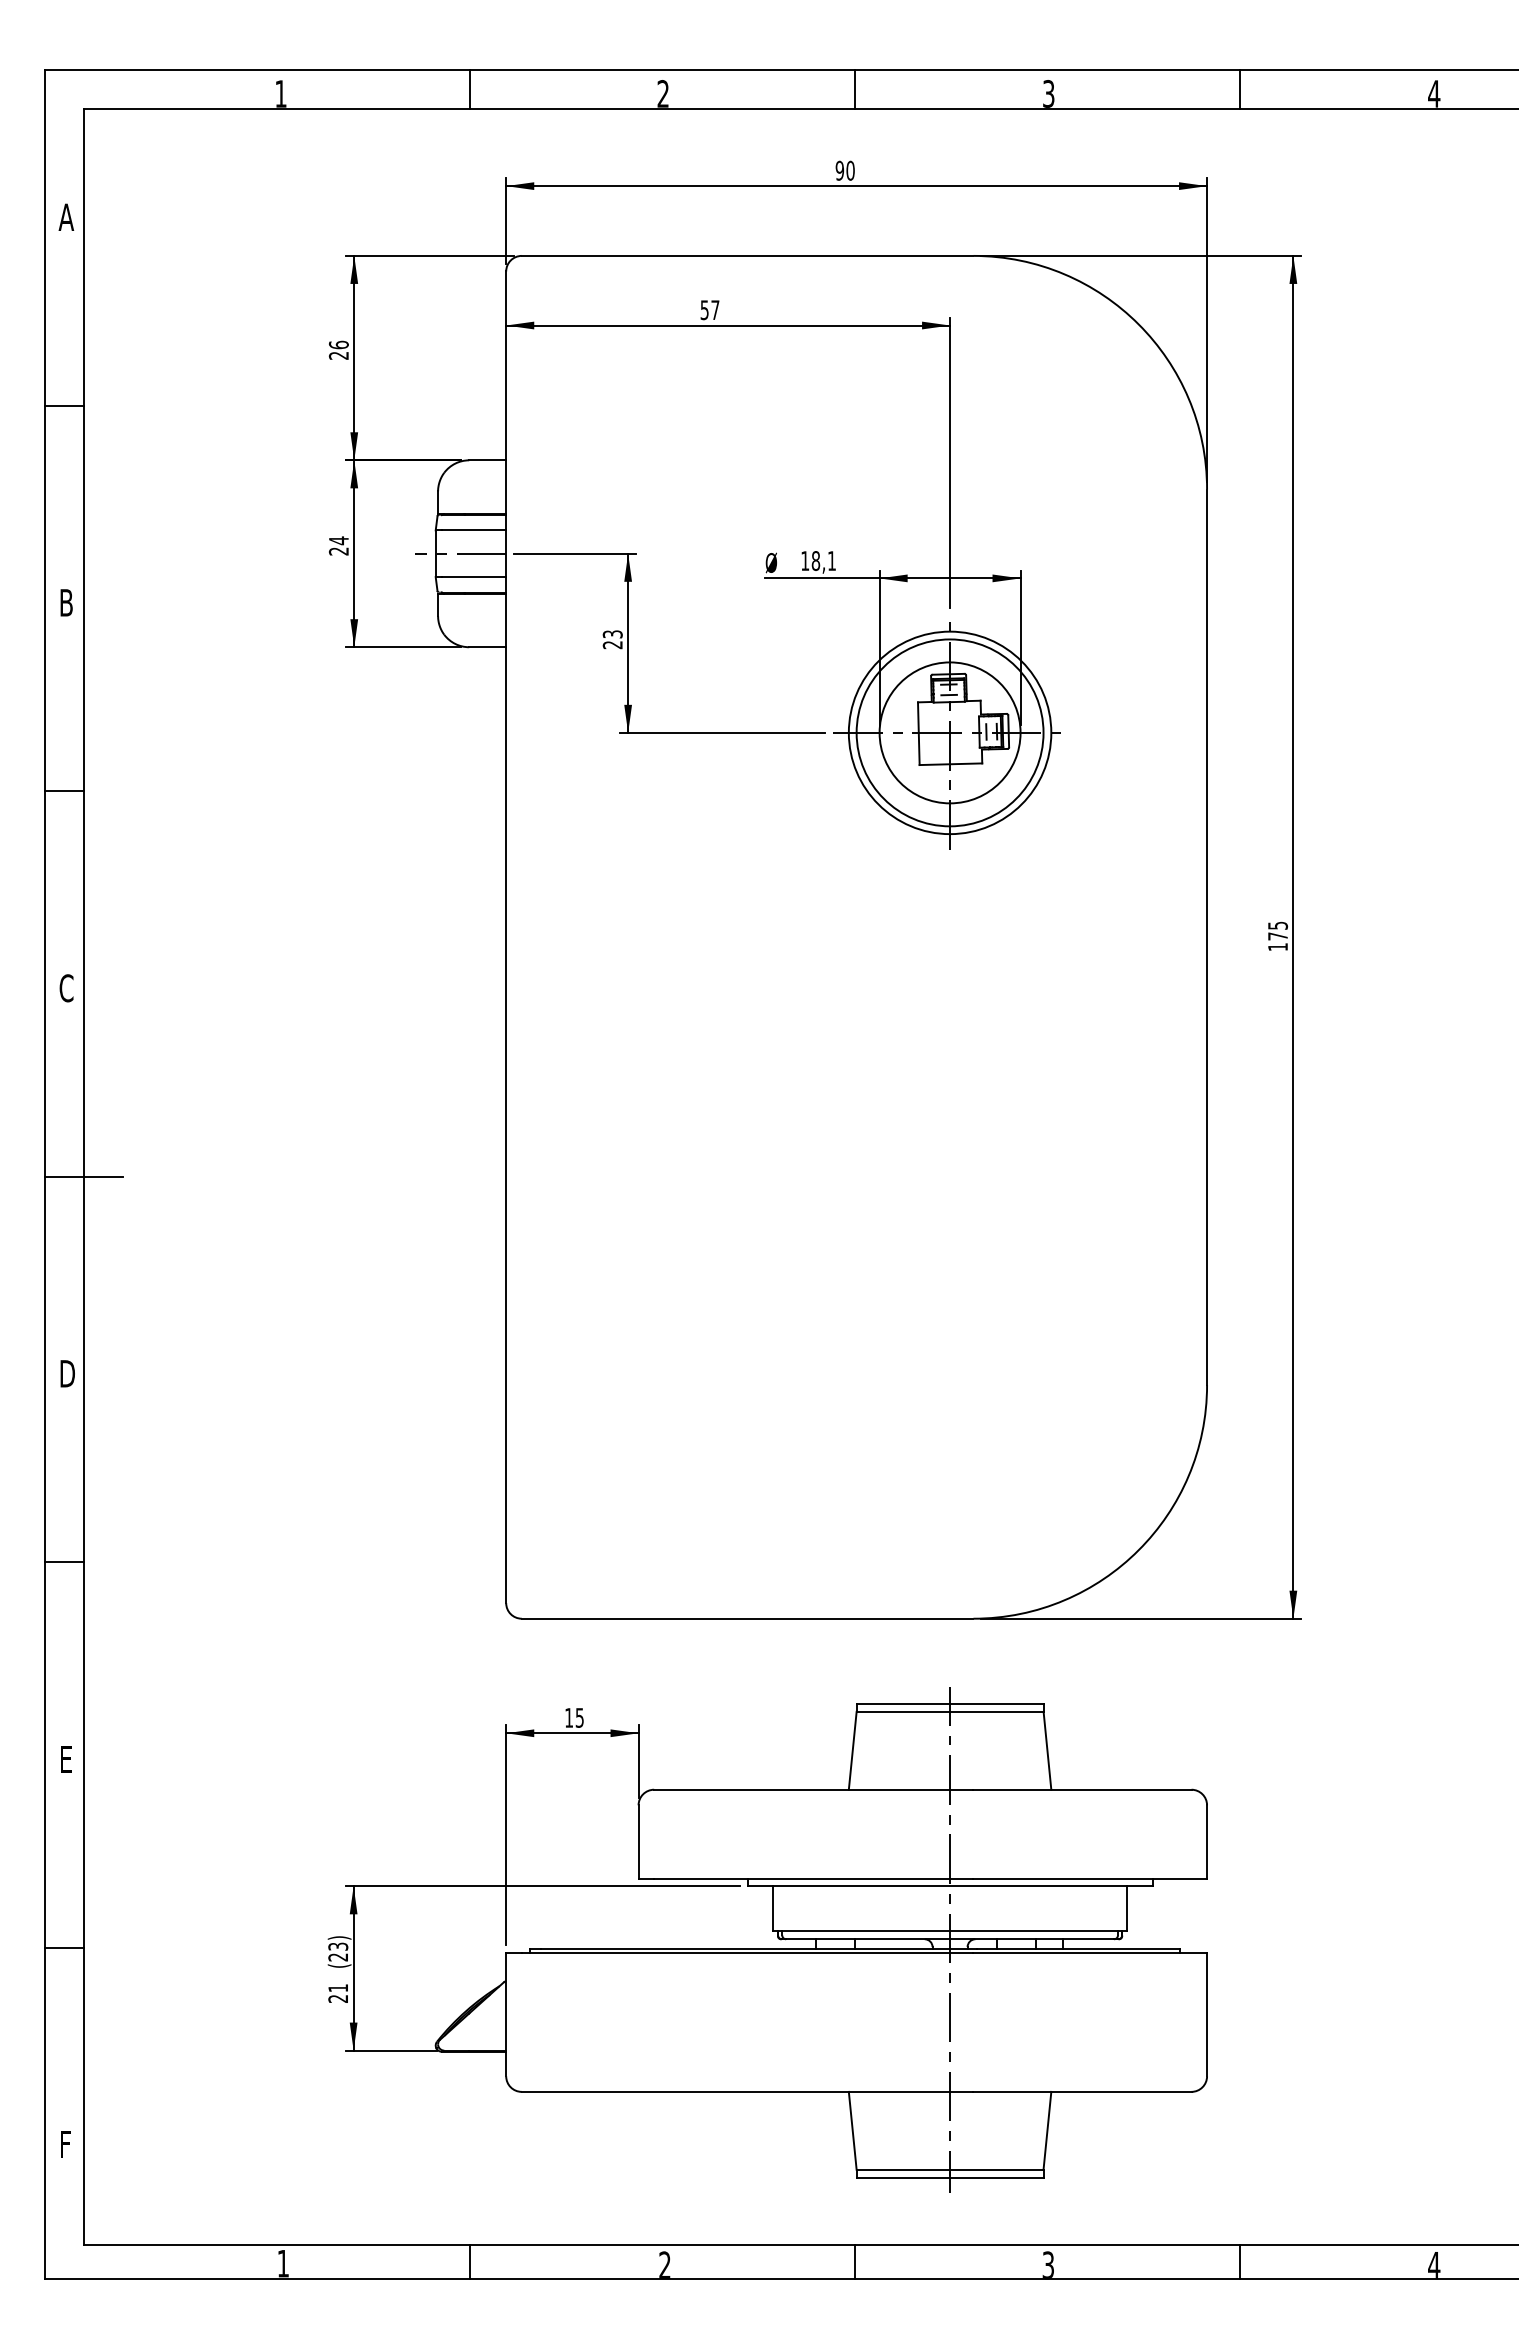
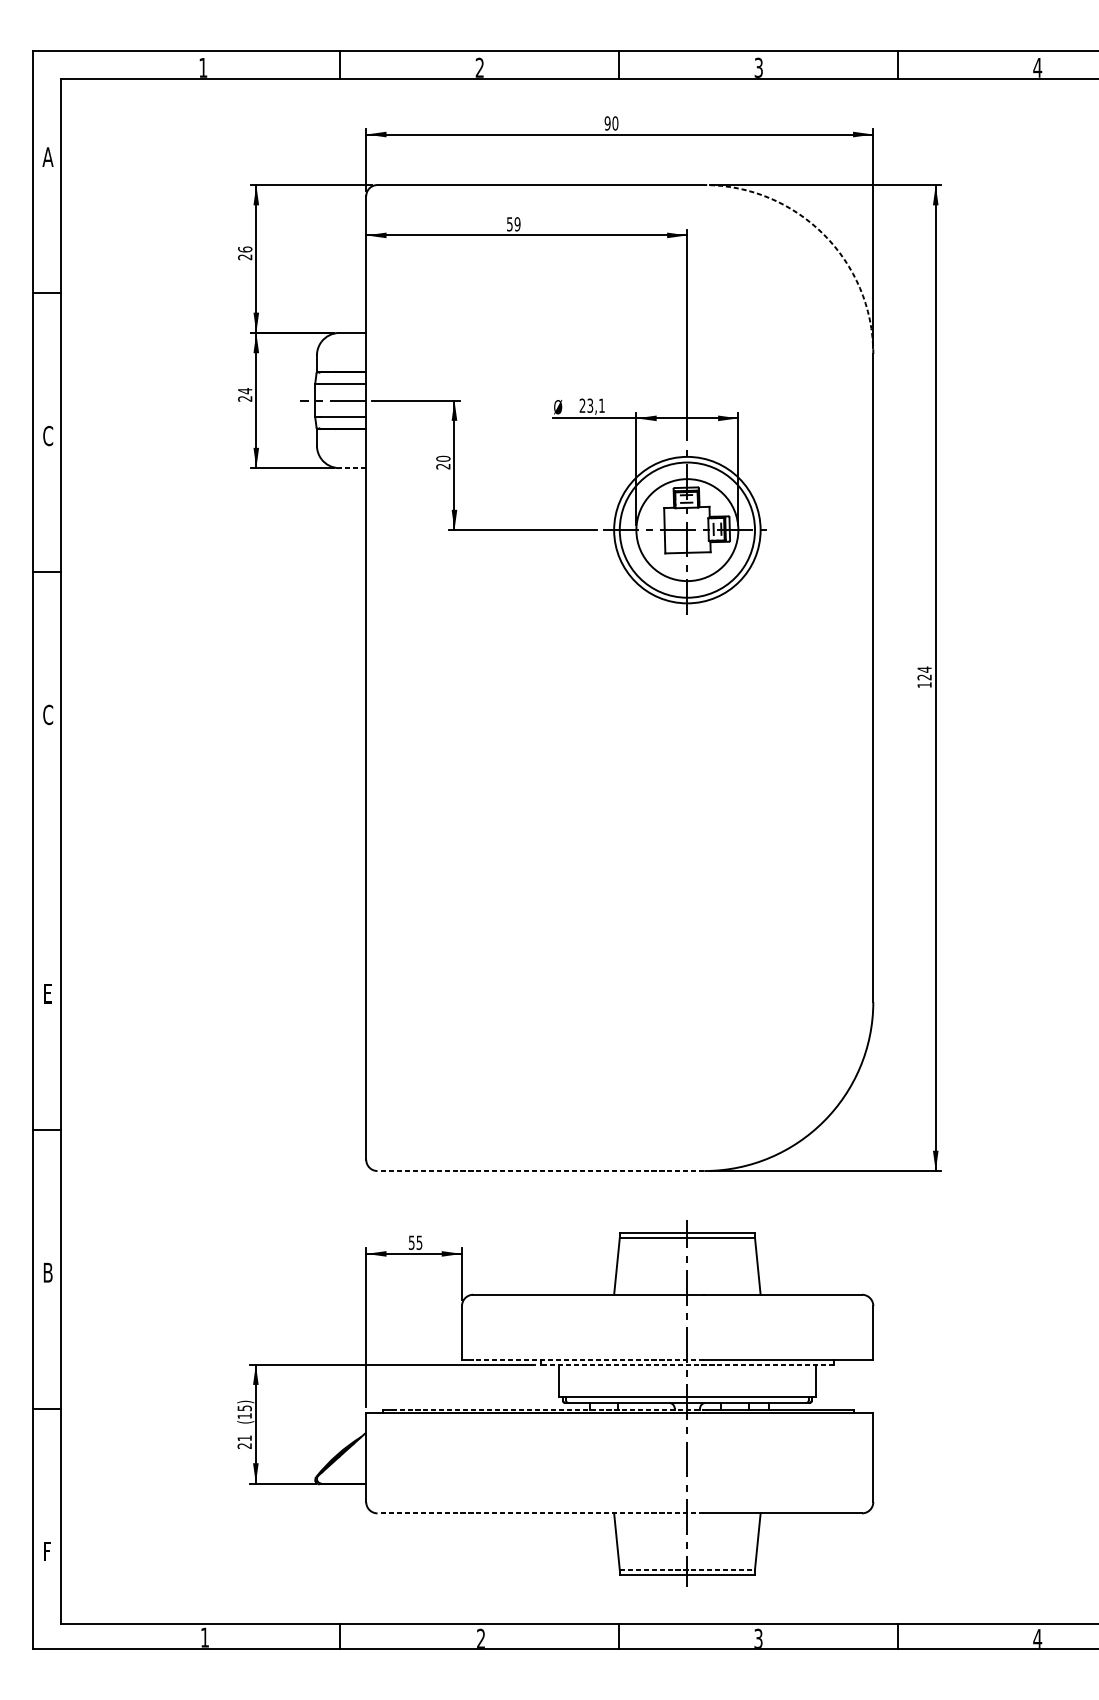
text: (715, 310) -> (517, 224), 57 -> 59
arc: (1138, 324) -> (823, 234), solid -> dashed
text: (810, 560) -> (586, 405), 18,1 -> 23,1
text: (66, 602) -> (48, 435), B -> C
text: (612, 634) -> (443, 458), 23 -> 20
line: (487, 647) -> (352, 468), solid -> dashed
text: (1278, 930) -> (924, 673), 175 -> 124
line: (83, 1176) -> (60, 851), removed
text: (67, 1373) -> (48, 993), D -> E
line: (747, 1618) -> (540, 1170), solid -> dashed
text: (568, 1717) -> (411, 1242), 15 -> 55
text: (66, 1758) -> (48, 1272), E -> B
line: (813, 1879) -> (588, 1359), solid -> dashed
line: (949, 1886) -> (686, 1364), solid -> dashed
line: (759, 1948) -> (549, 1409), solid -> dashed
text: (337, 1951) -> (244, 1411), (23) -> (15)
line: (747, 2091) -> (540, 1513), solid -> dashed
line: (950, 2169) -> (687, 1569), solid -> dashed

